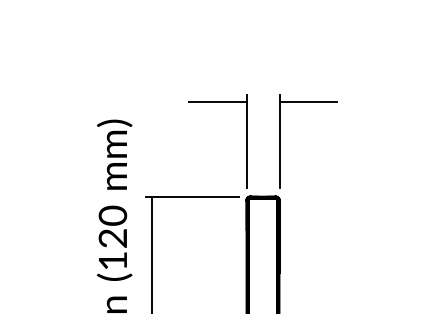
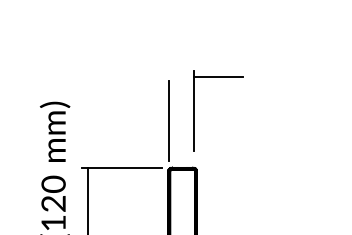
line: (217, 101) -> (143, 86), removed
part: (280, 141) -> (194, 111), moved

